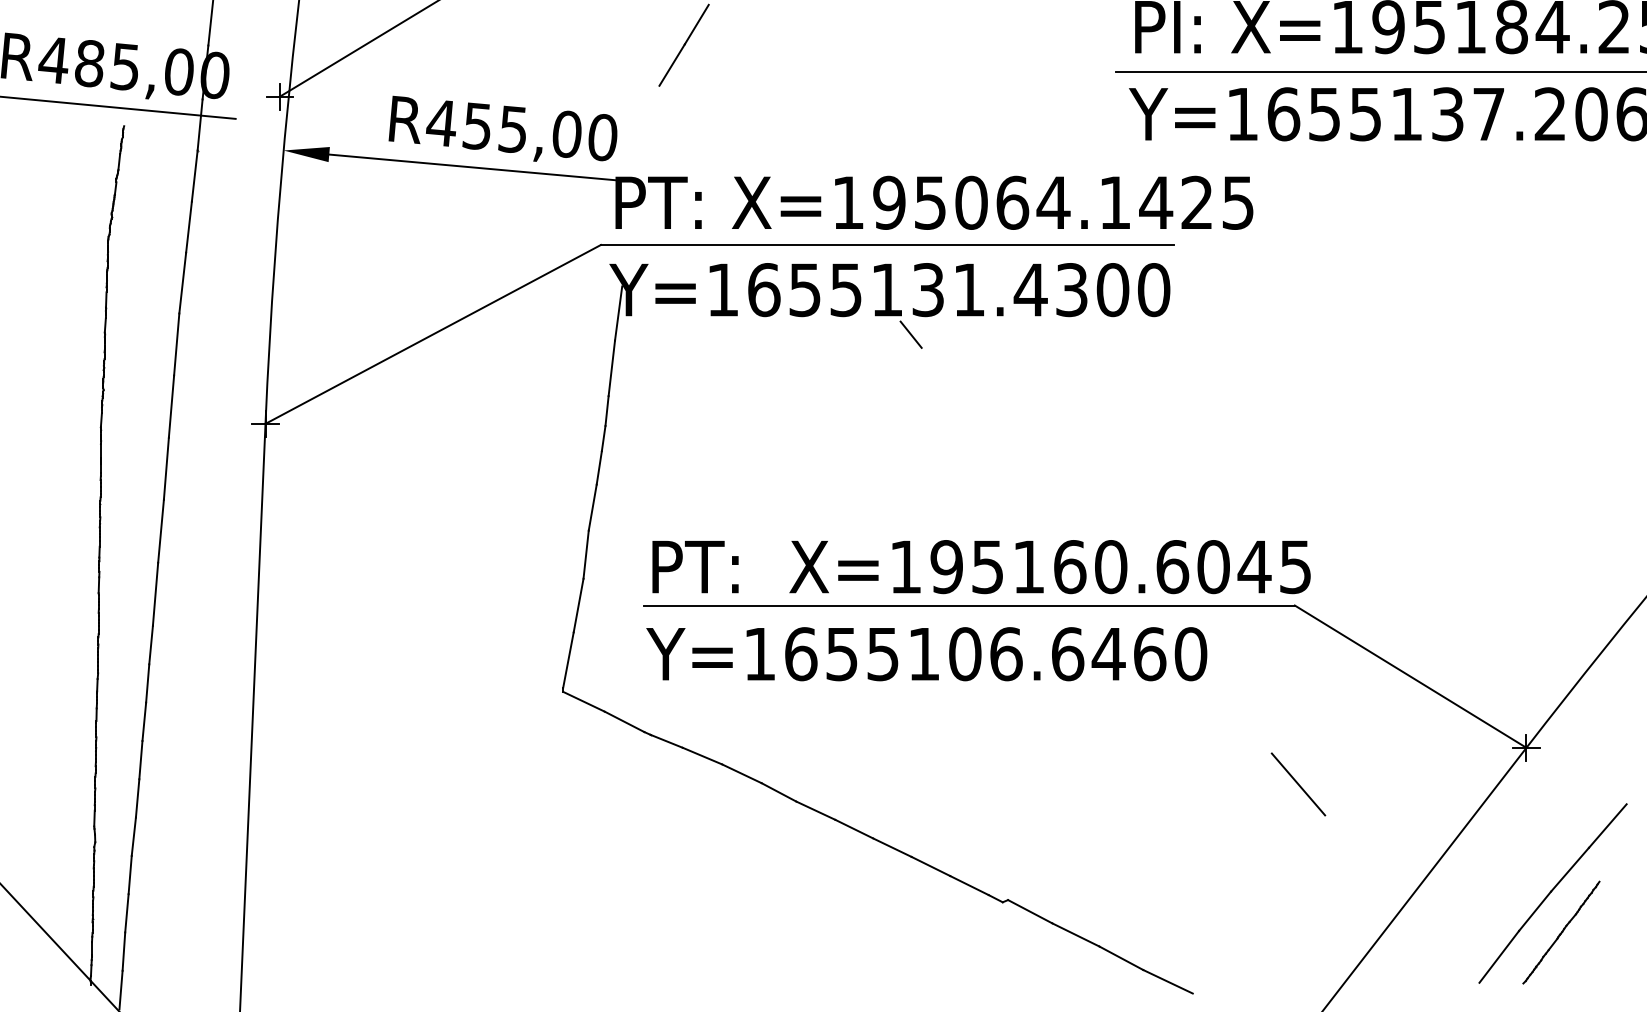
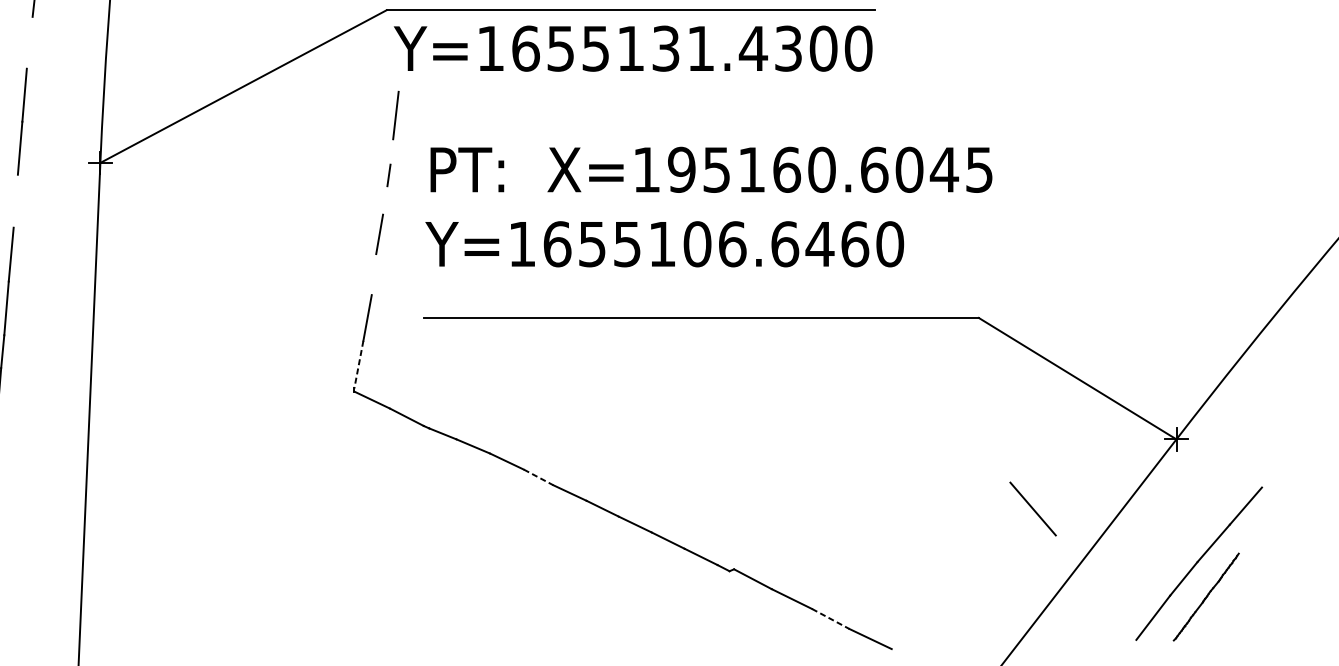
line: (182, 282) -> (29, 42), removed
line: (618, 313) -> (401, 68), removed
line: (910, 334) -> (650, 86), removed
line: (606, 410) -> (391, 151), removed
line: (598, 467) -> (384, 200), removed
line: (165, 468) -> (15, 201), removed
line: (585, 554) -> (373, 274), removed
text: (978, 610) -> (708, 206), moved
line: (568, 660) -> (358, 364), solid -> dashed
line: (1298, 784) -> (1033, 509), moved
line: (778, 792) -> (538, 477), solid -> dashed
line: (1121, 958) -> (830, 619), solid -> dashed

